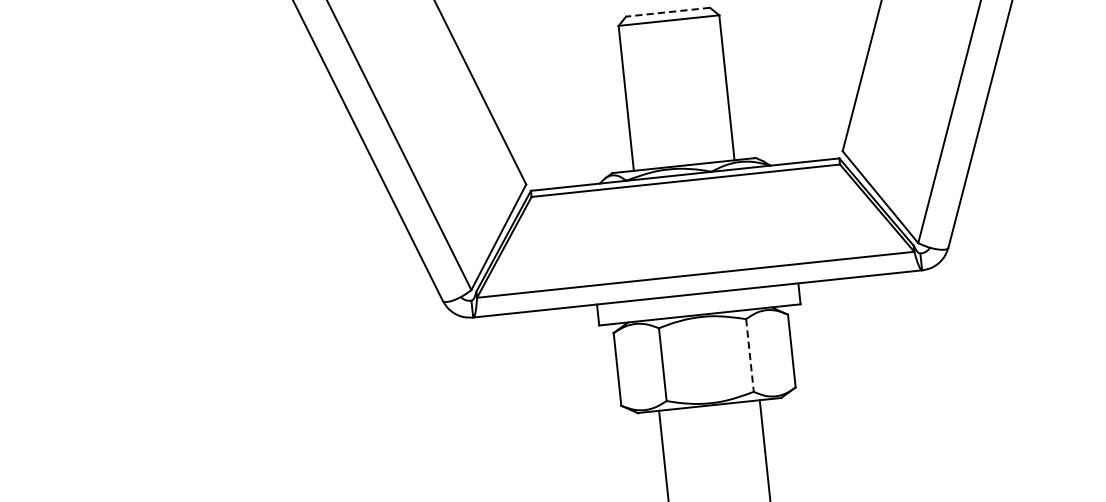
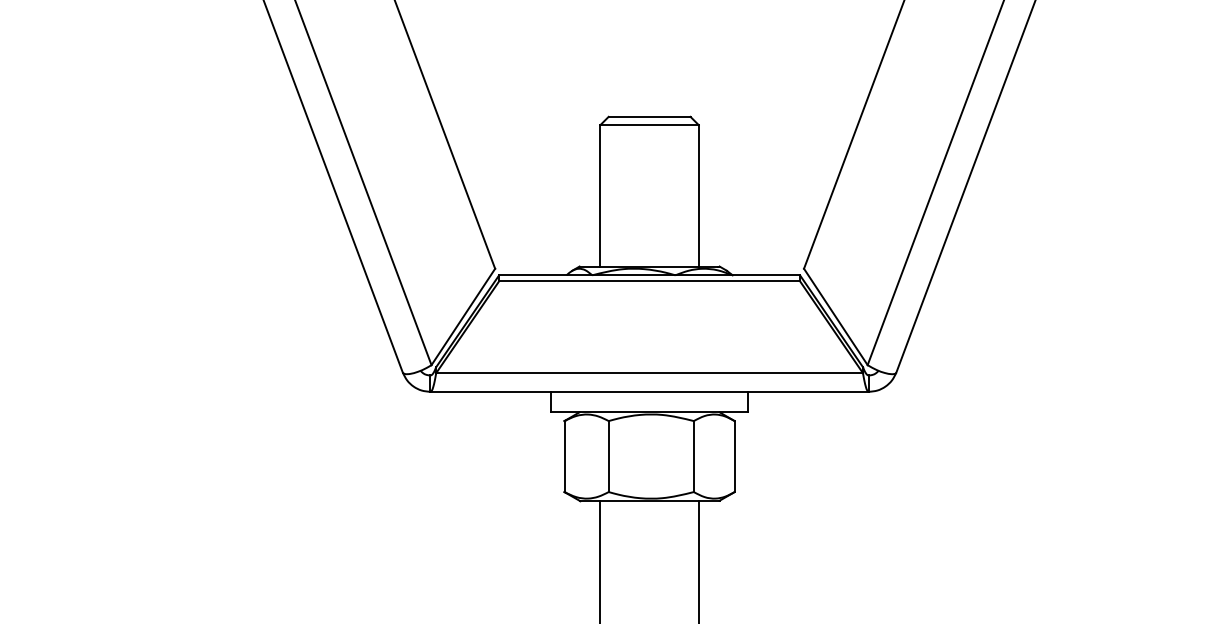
line: (667, 11) -> (649, 116), dashed -> solid
line: (749, 356) -> (693, 457), dashed -> solid

